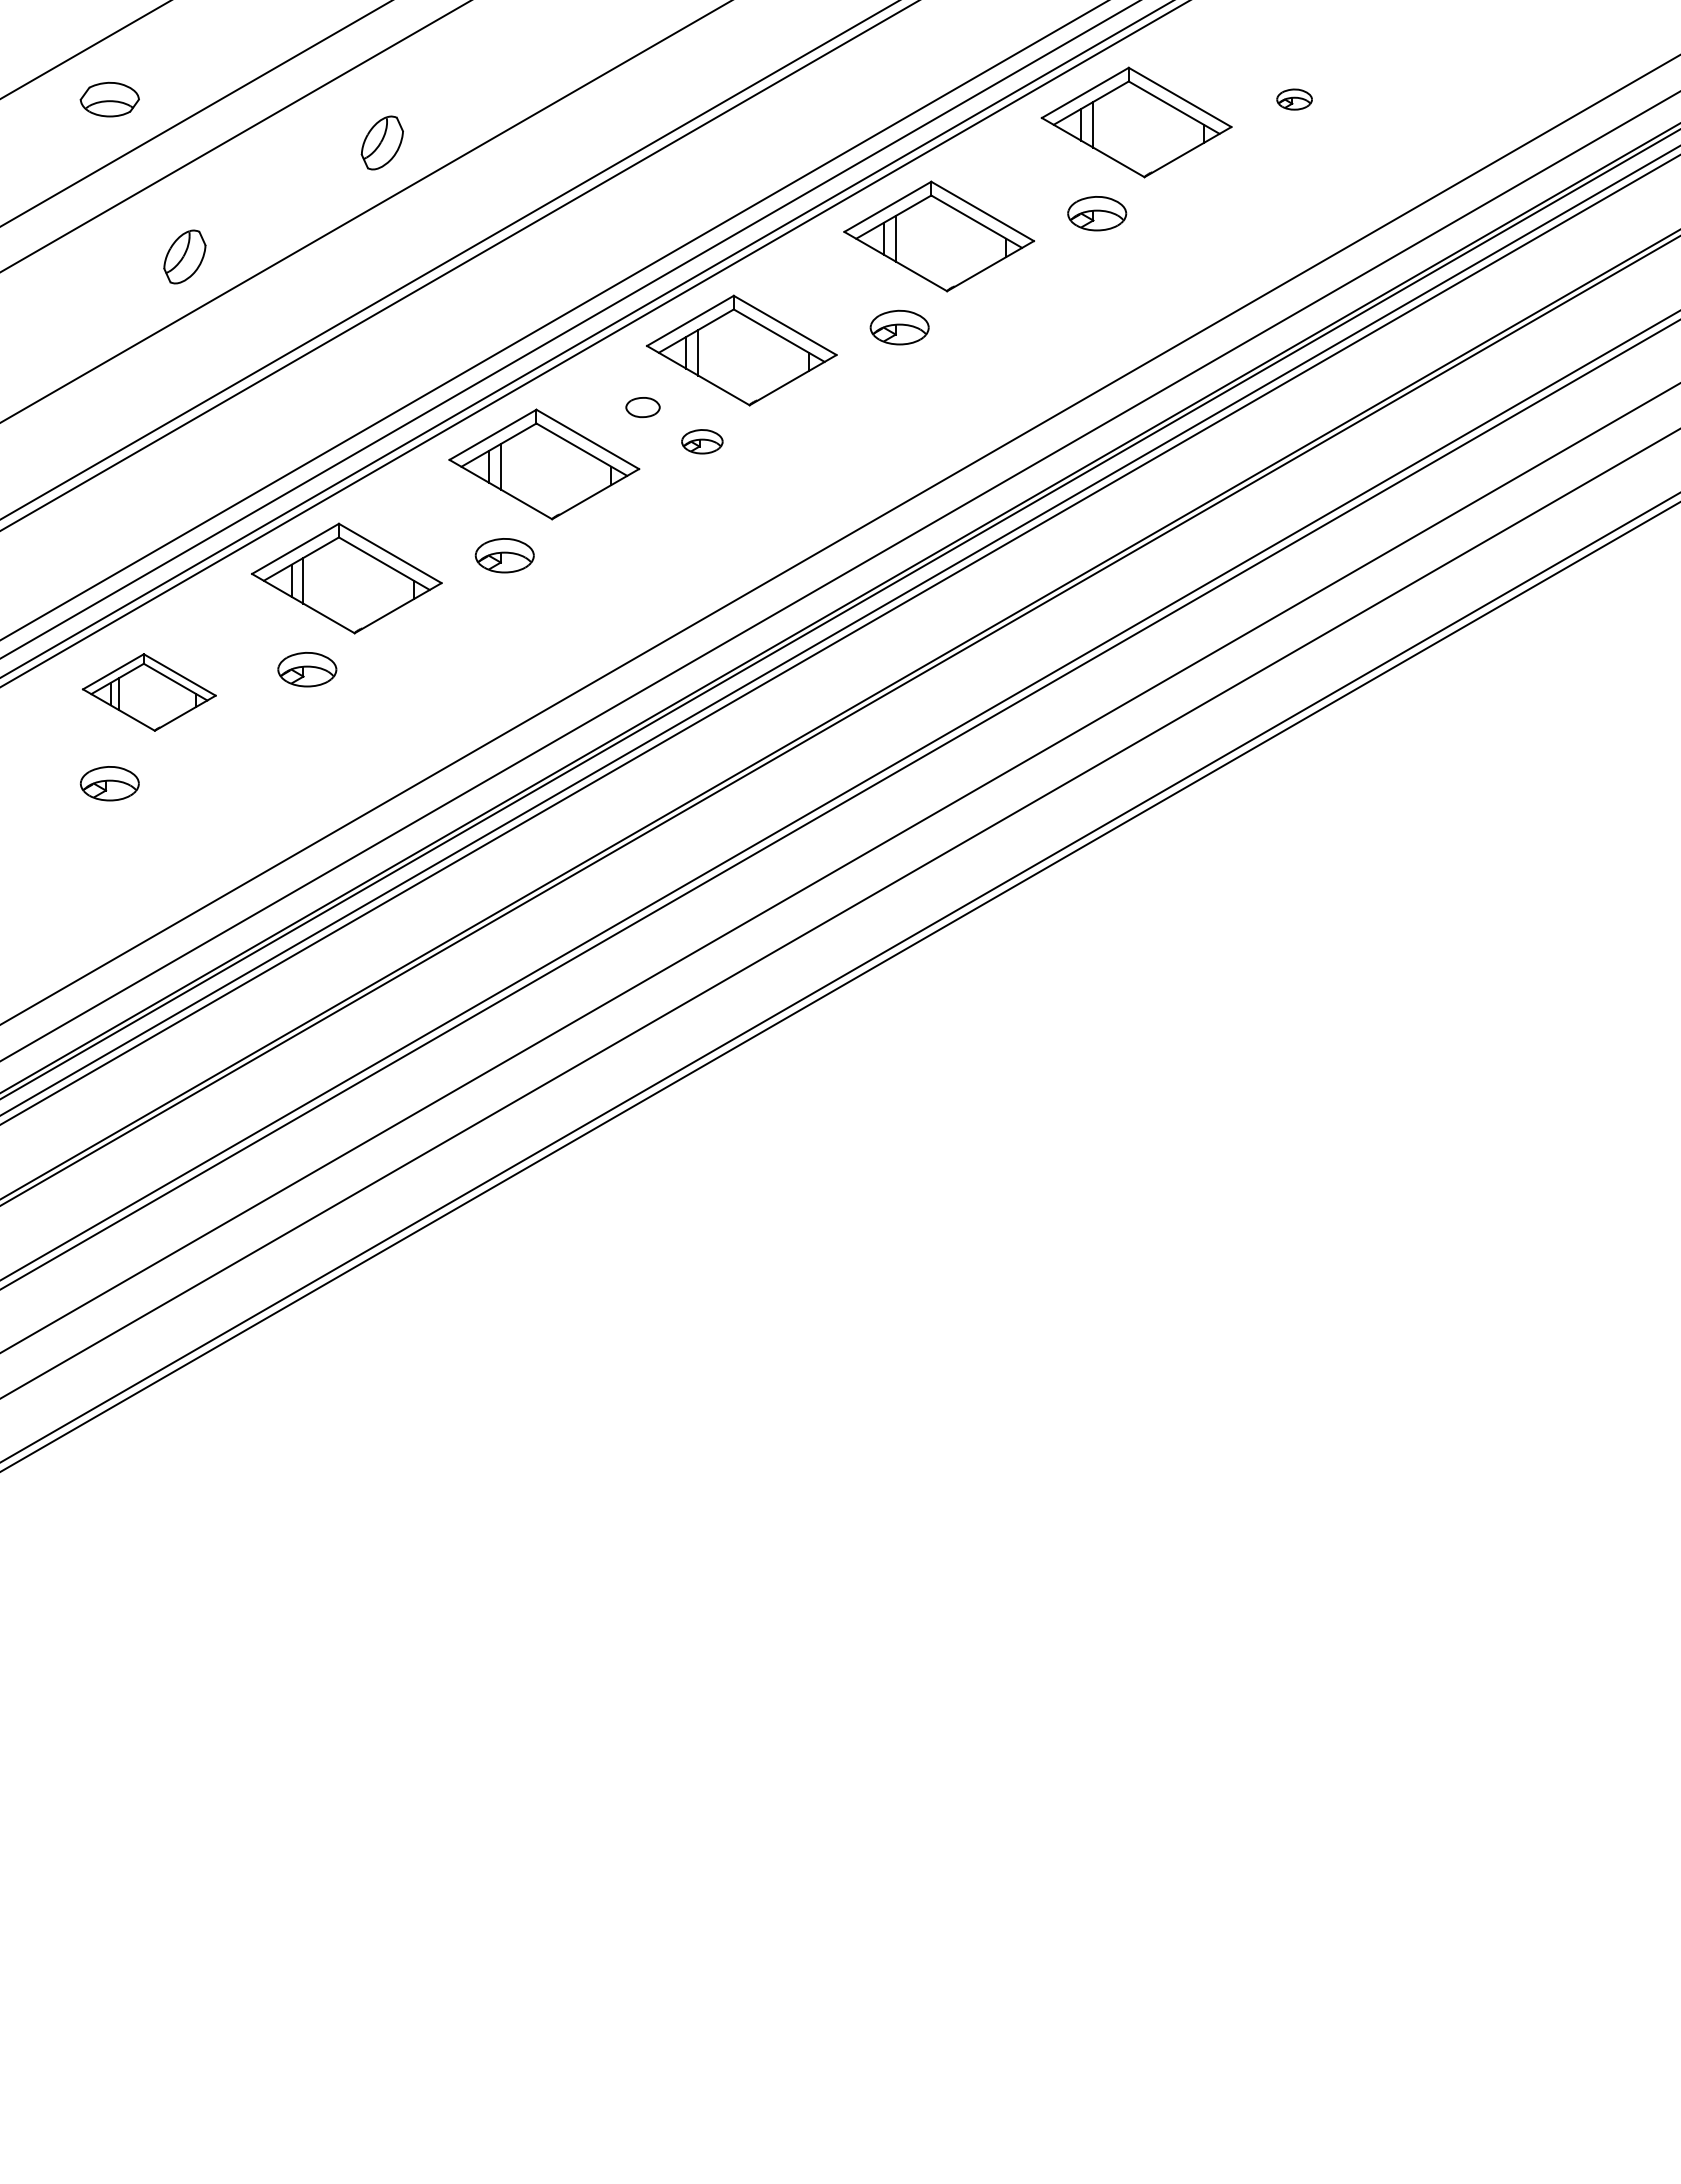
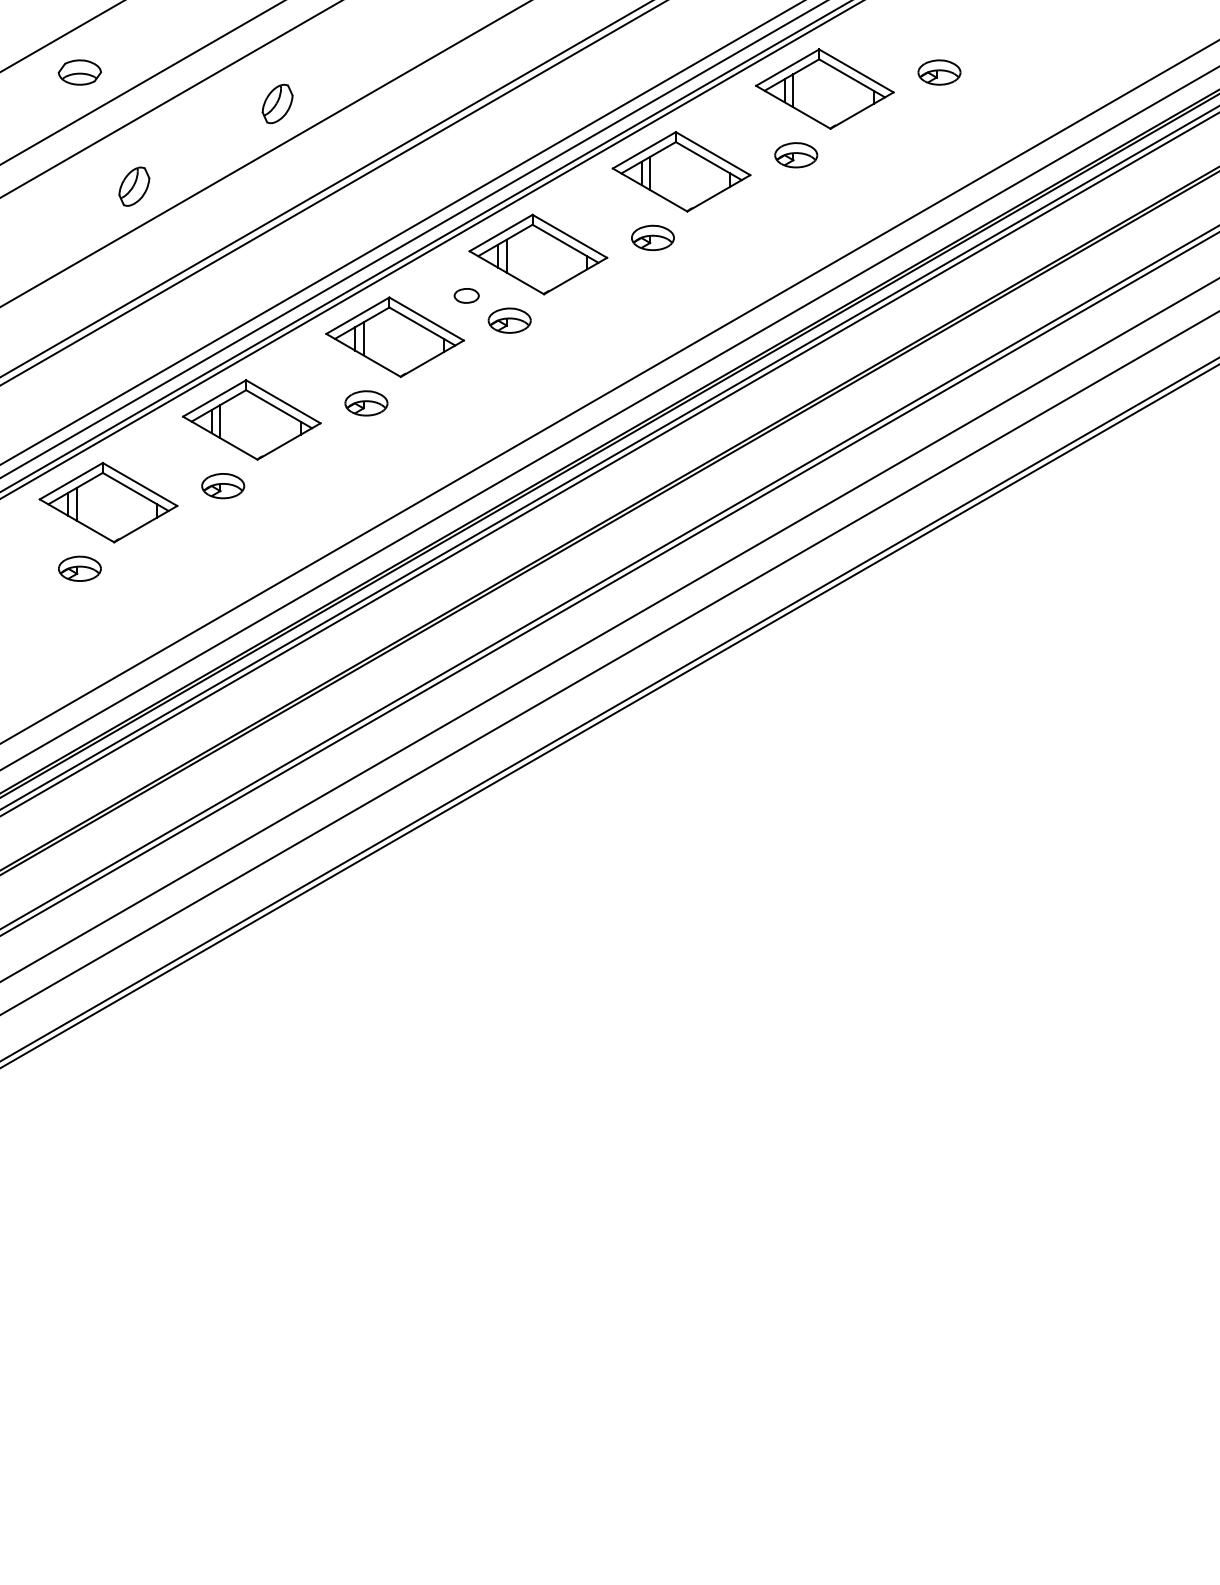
part: (1294, 99) -> (939, 72), size x1.67
part: (702, 441) -> (509, 320), size x1.43
part: (149, 692) -> (108, 502), size x1.43

